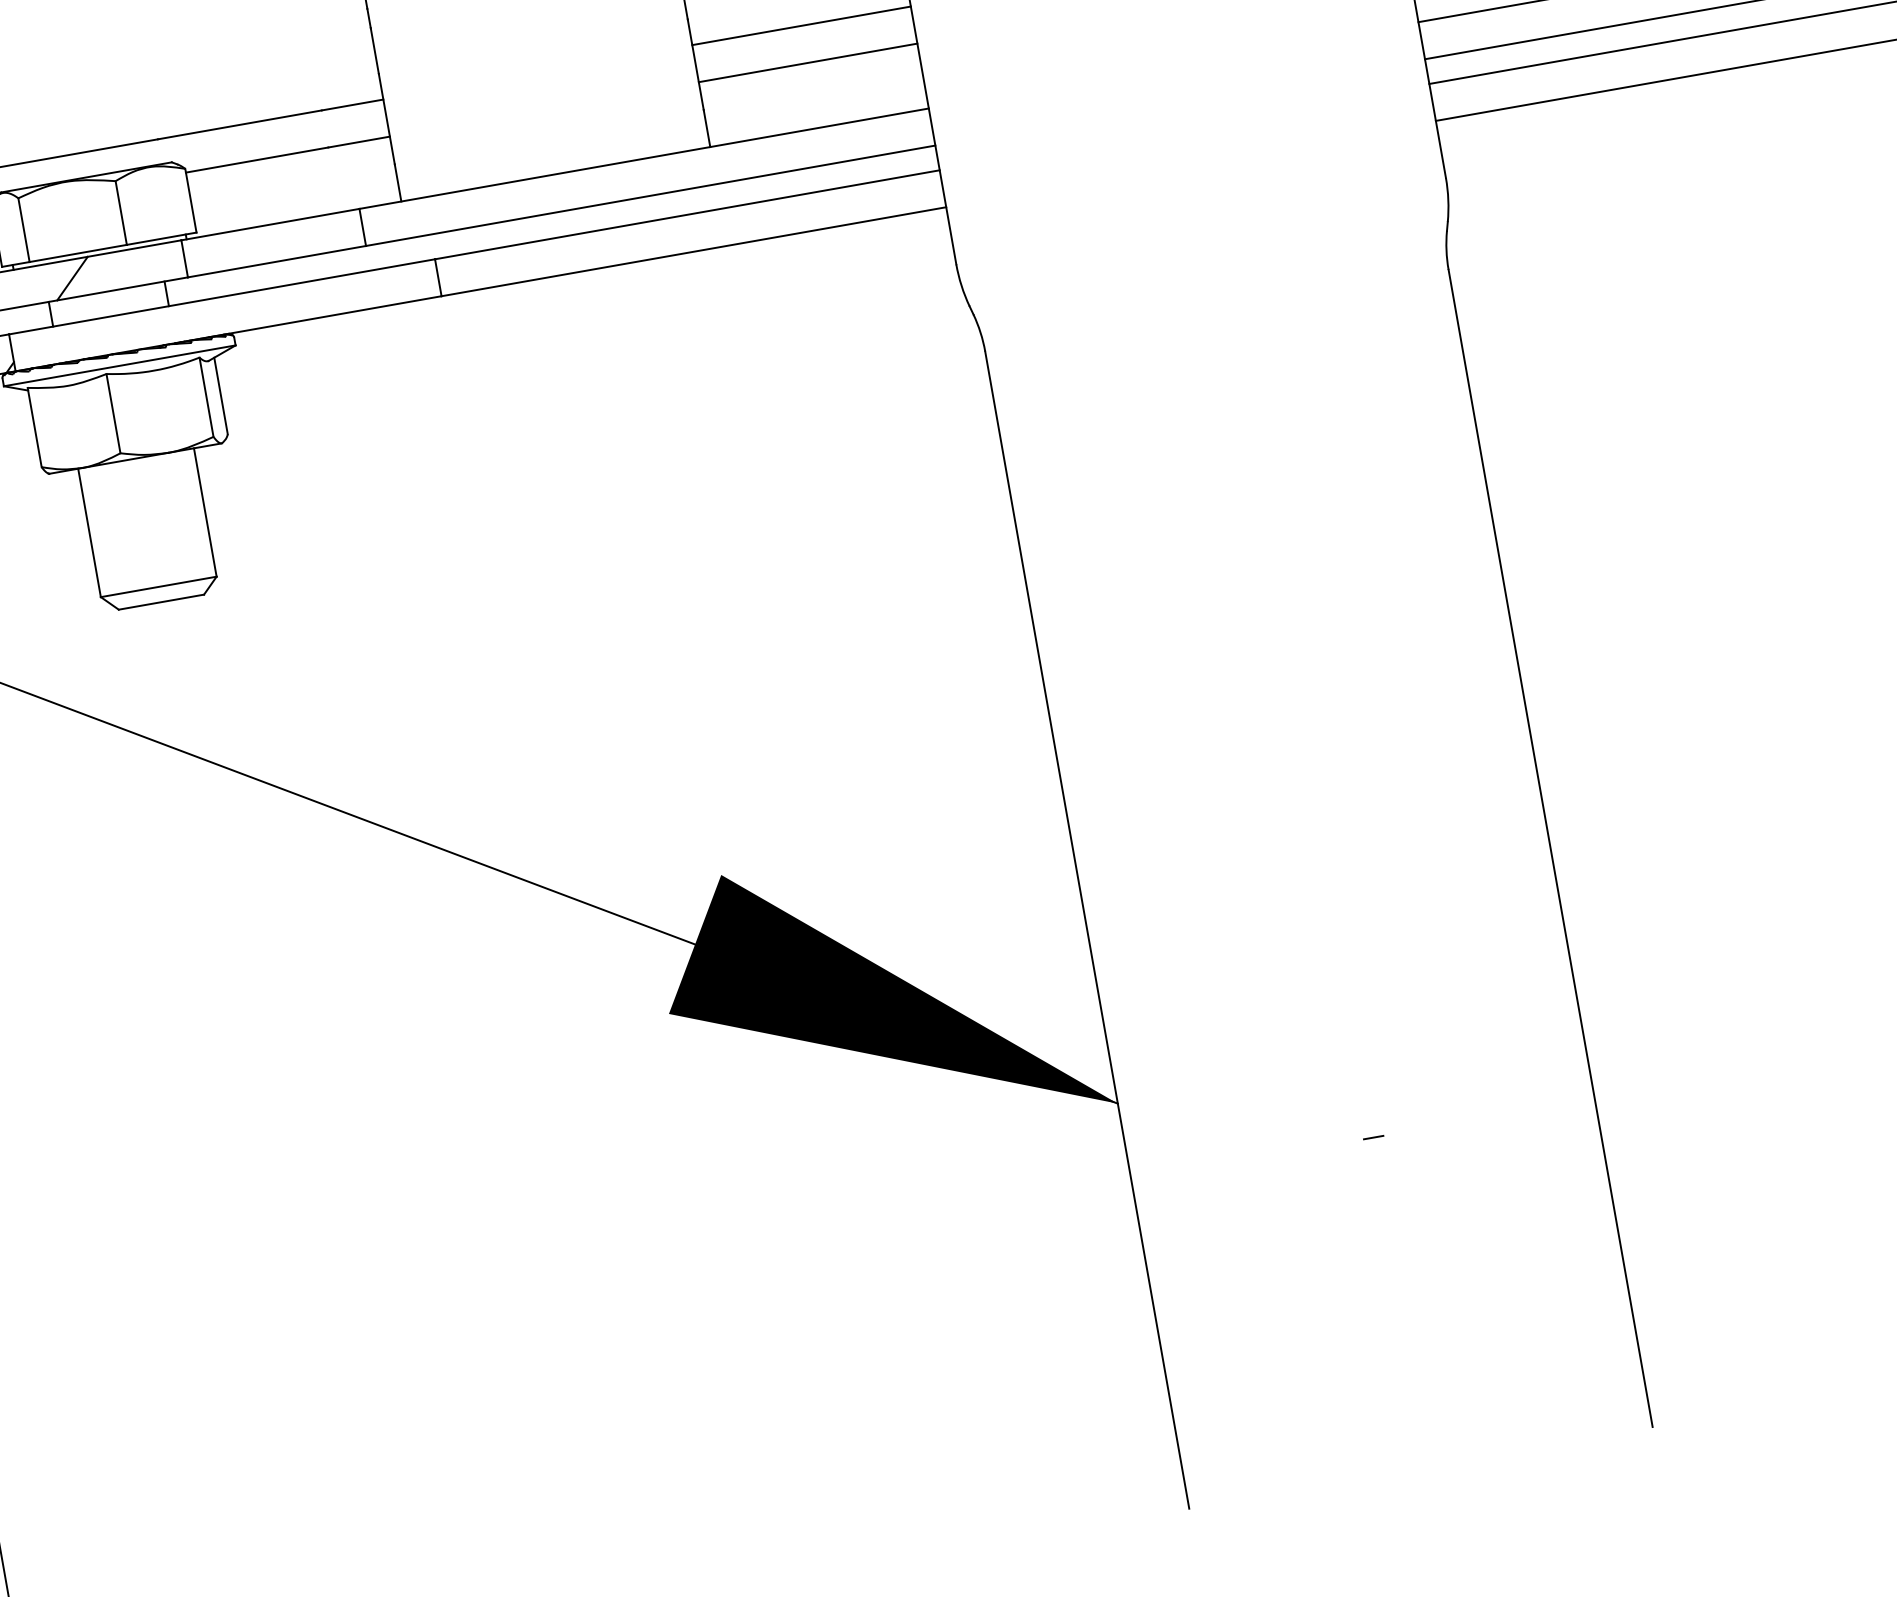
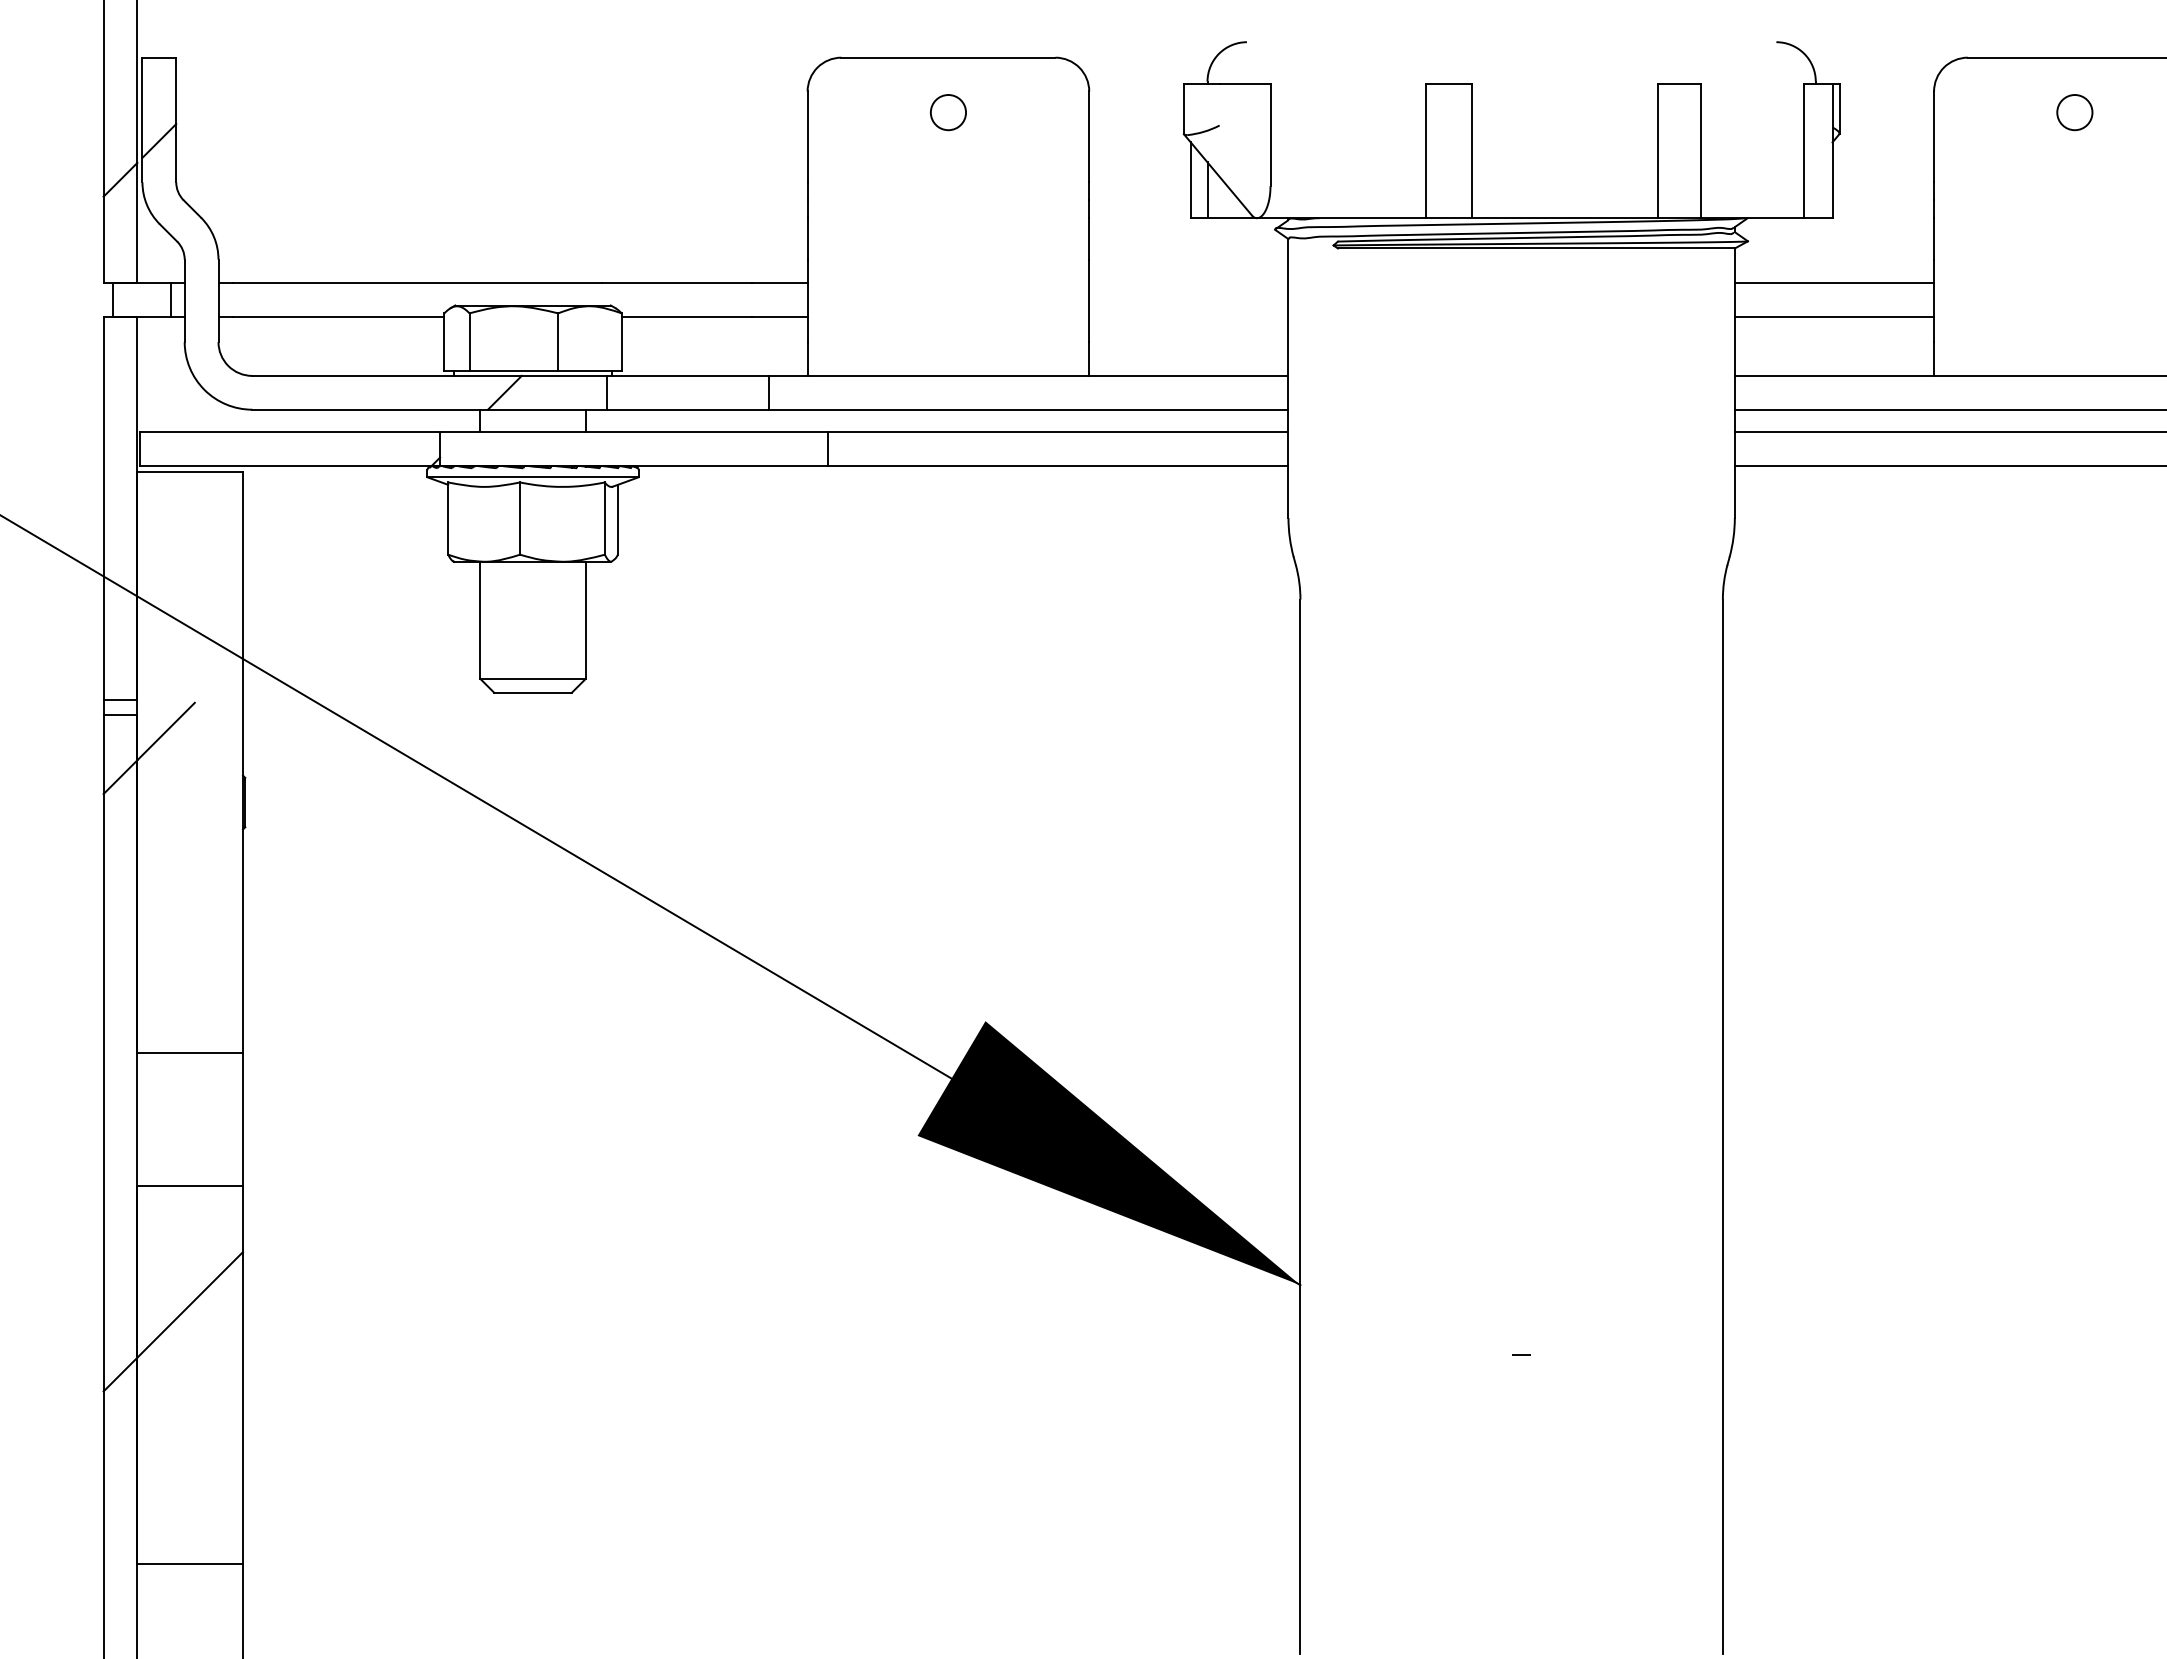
line: (801, 25) -> (1188, 282), removed
line: (807, 62) -> (1188, 316), removed

